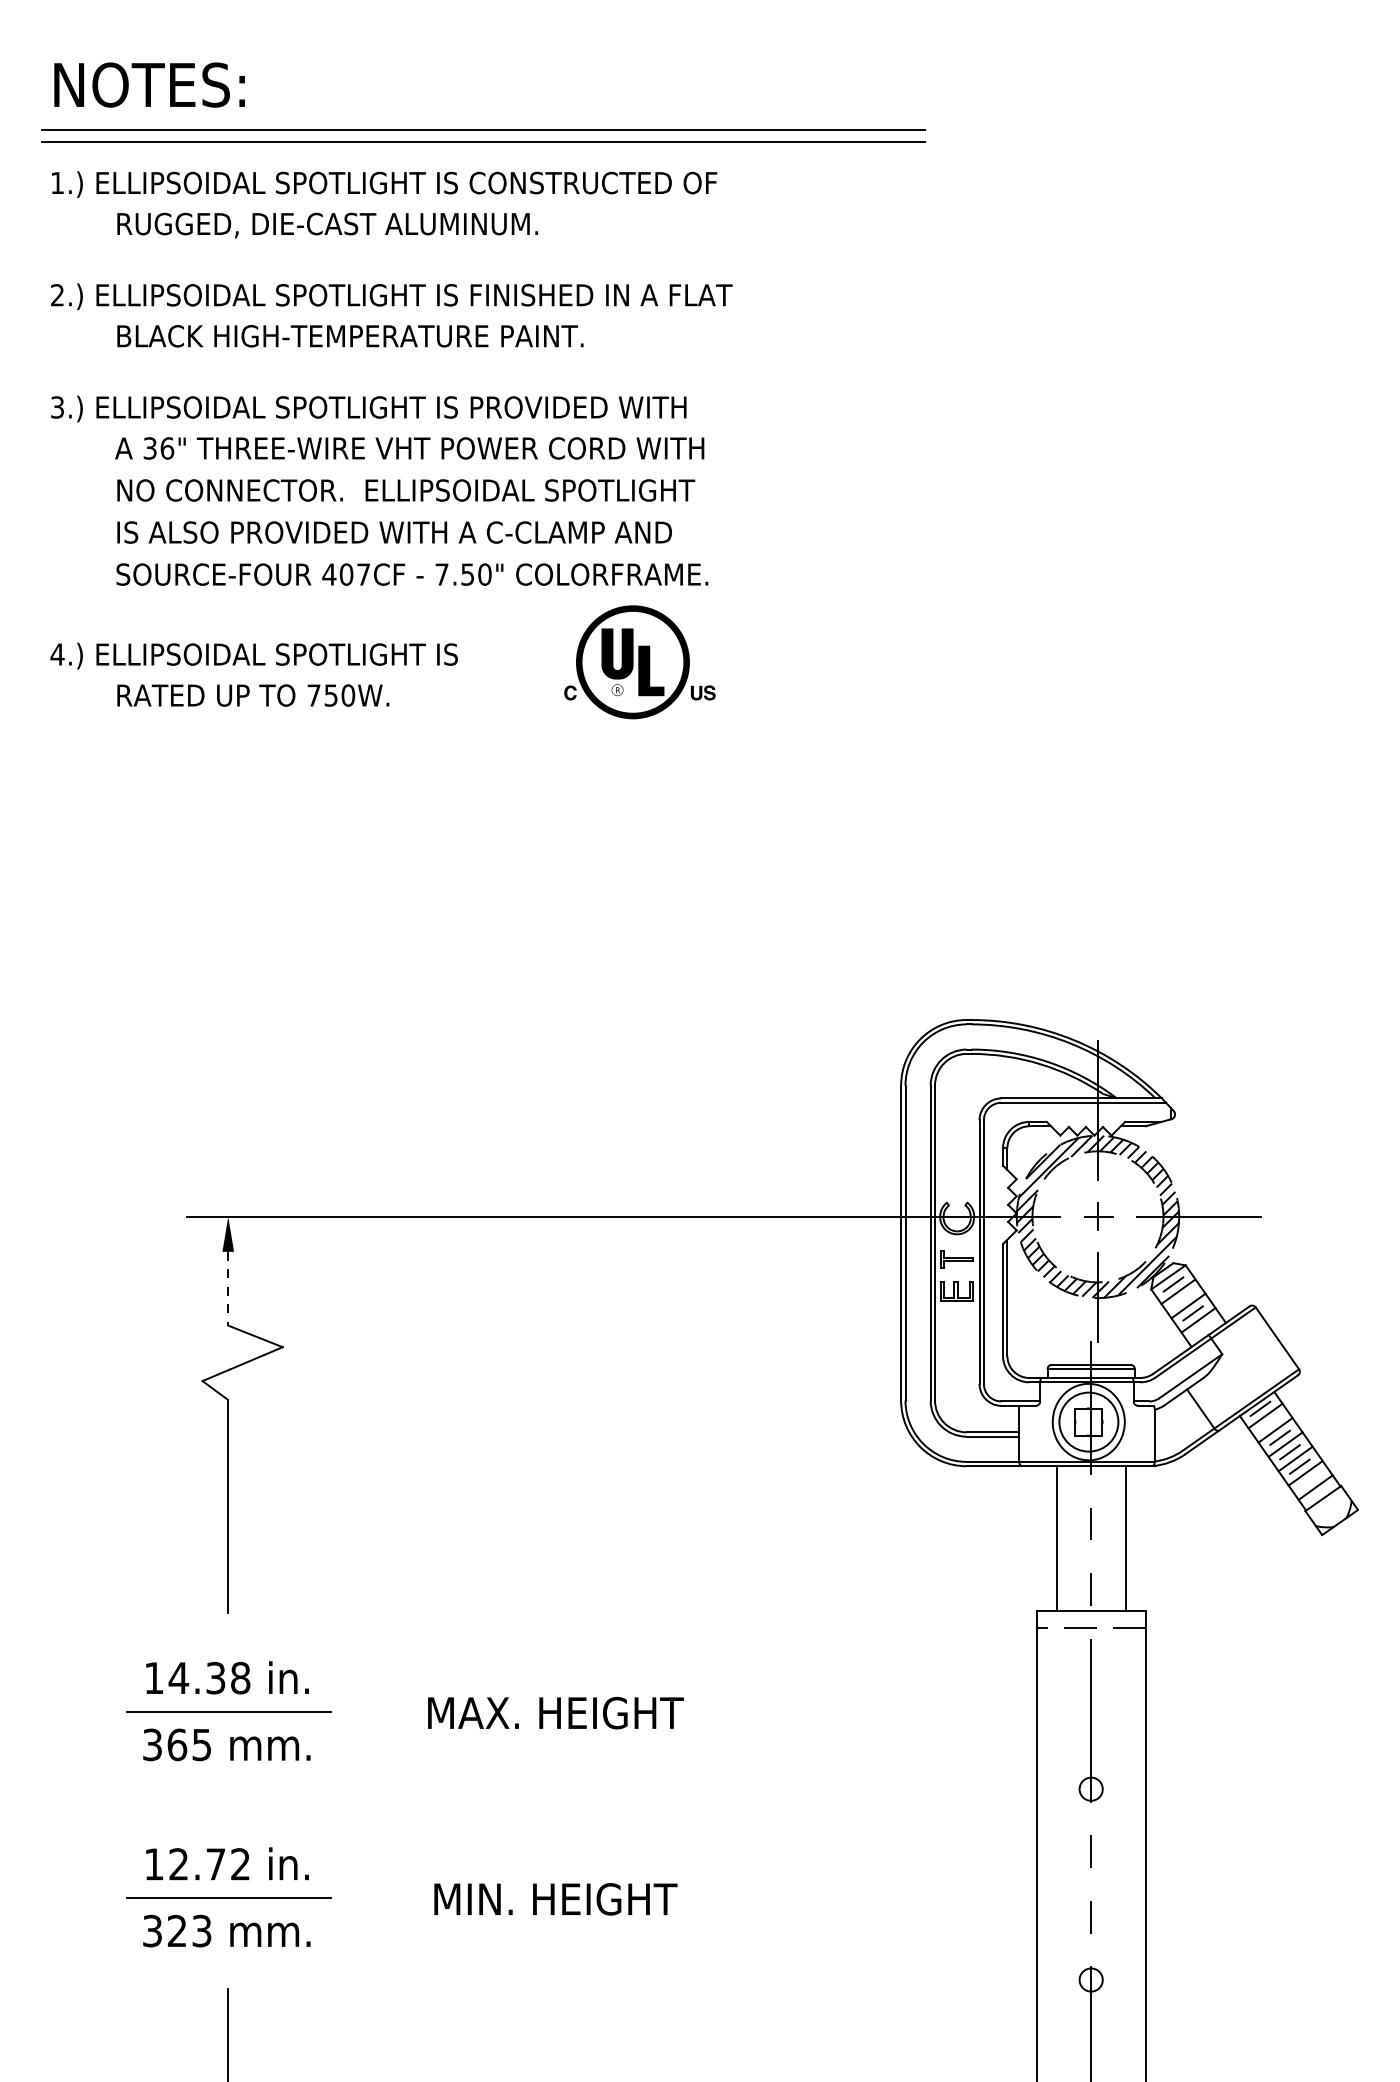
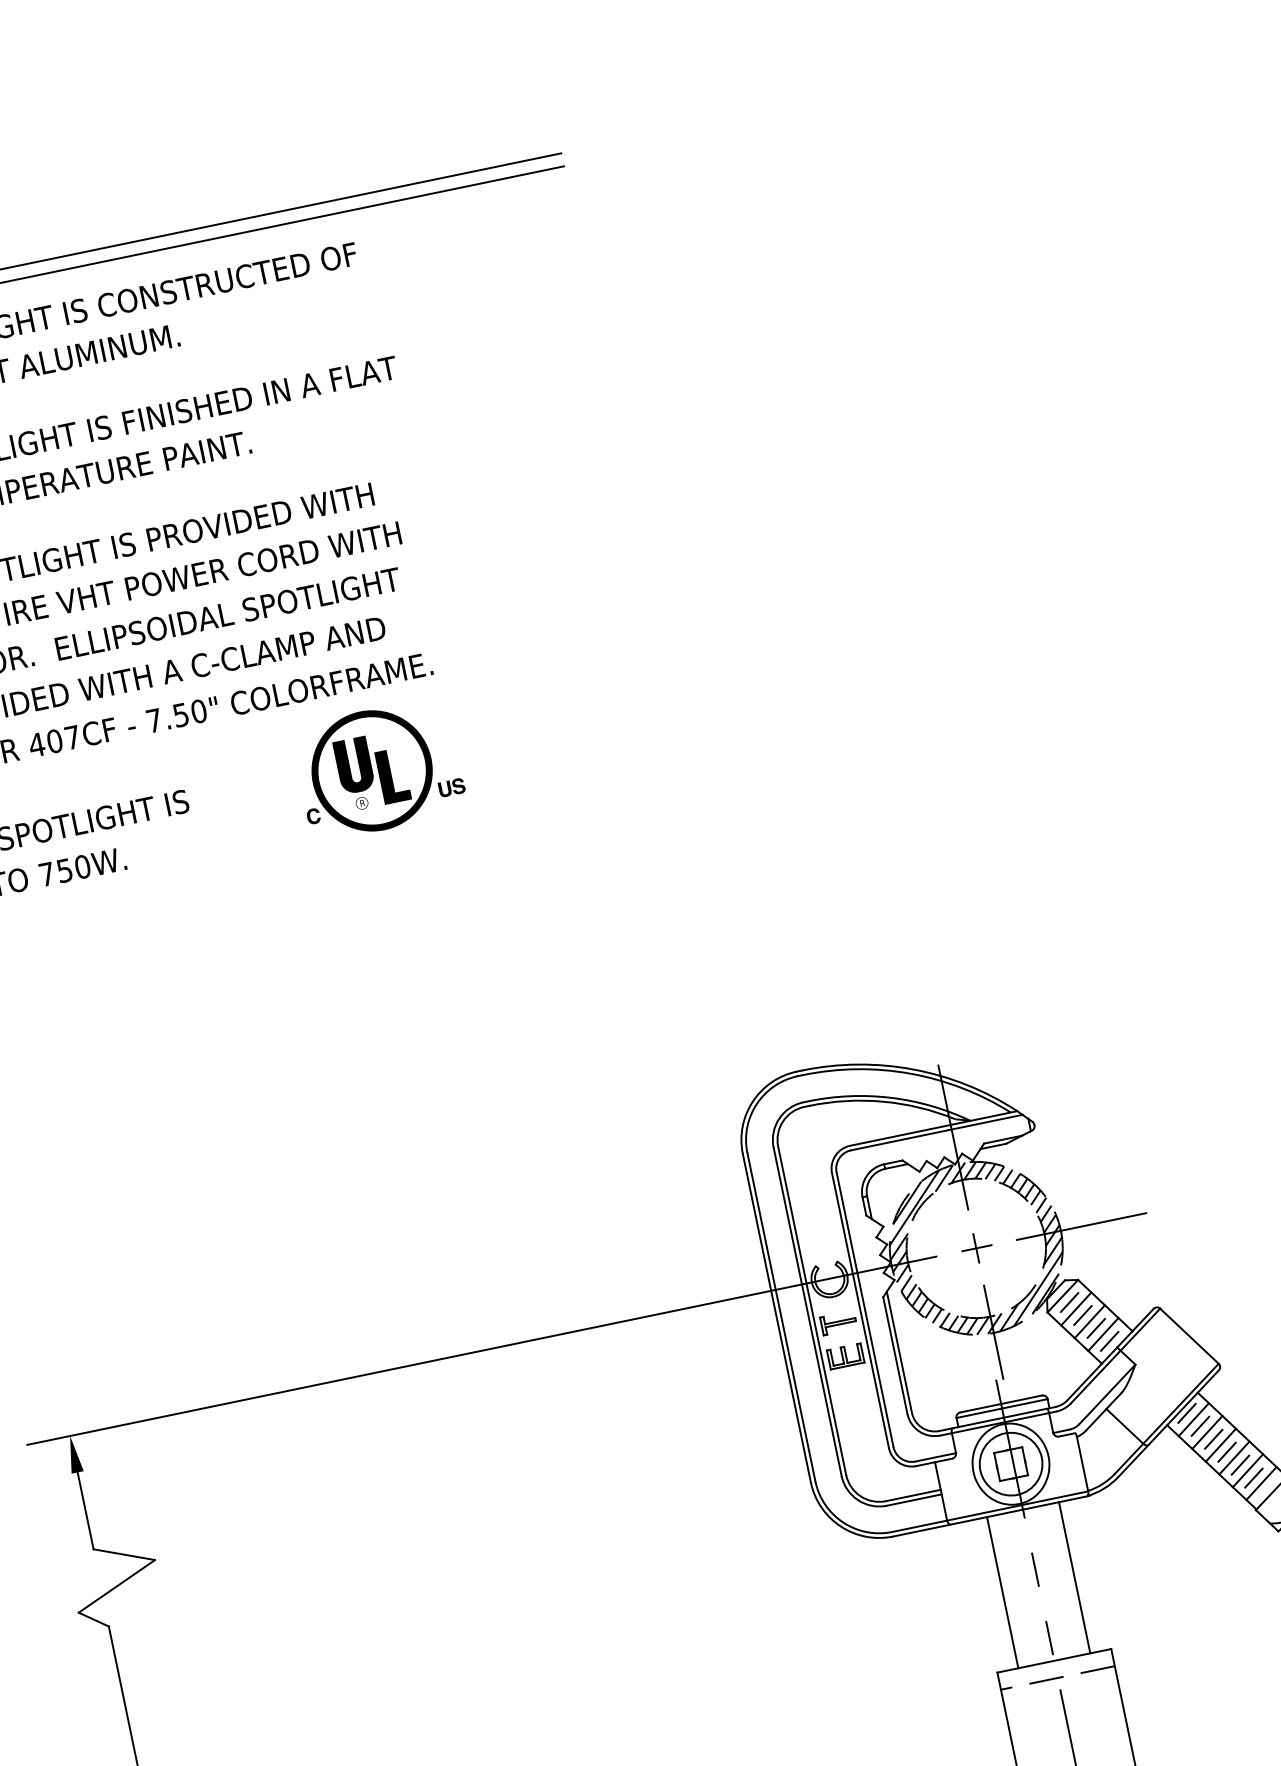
line: (228, 1288) -> (85, 1510), dashed -> solid
line: (1183, 1298) -> (1083, 1314), added
line: (1202, 1327) -> (1109, 1341), added
line: (1270, 1423) -> (1200, 1426), added
line: (1309, 1481) -> (1253, 1478), added

